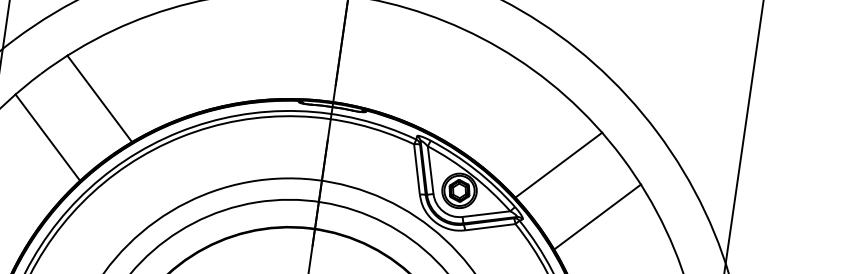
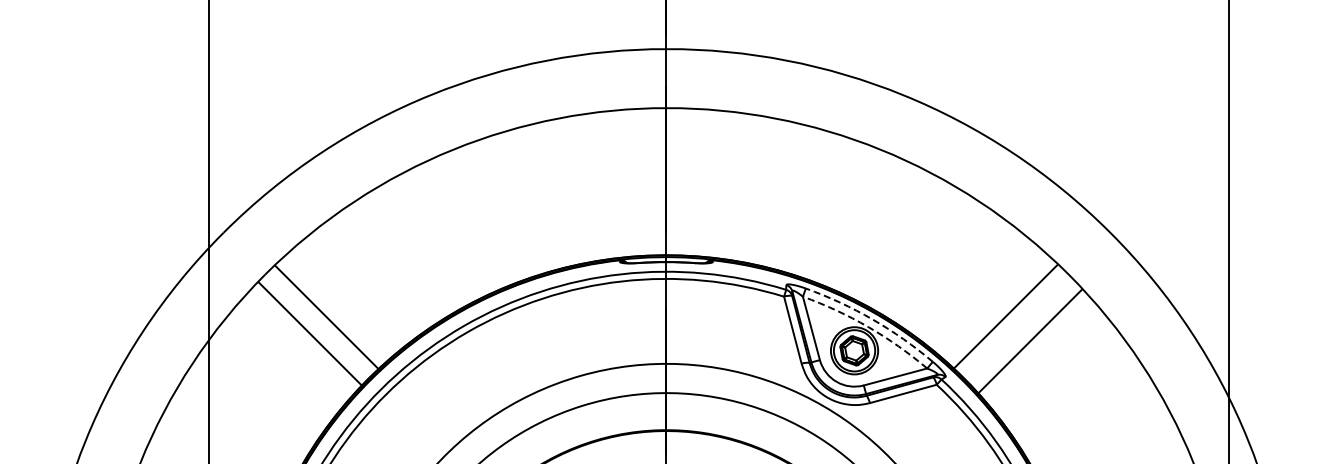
line: (99, 98) -> (327, 318), moved
line: (48, 137) -> (311, 334), moved
line: (558, 165) -> (1004, 317), moved
arc: (475, 170) -> (872, 319), solid -> dashed
arc: (472, 175) -> (868, 327), solid -> dashed
line: (597, 216) -> (1029, 341), moved

